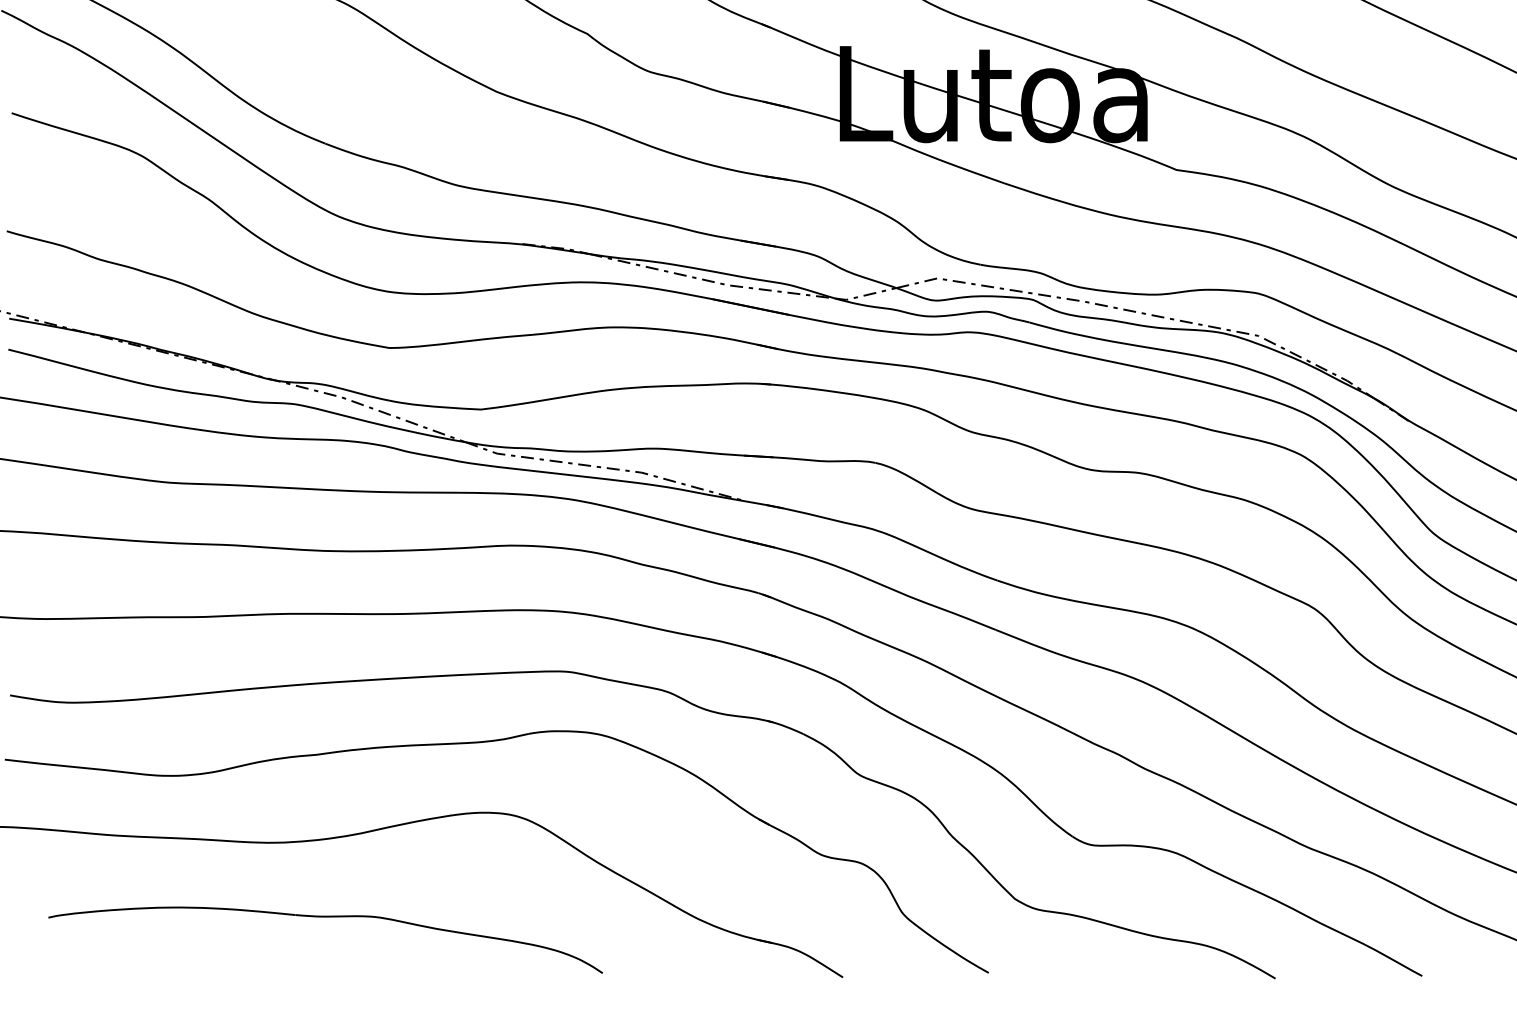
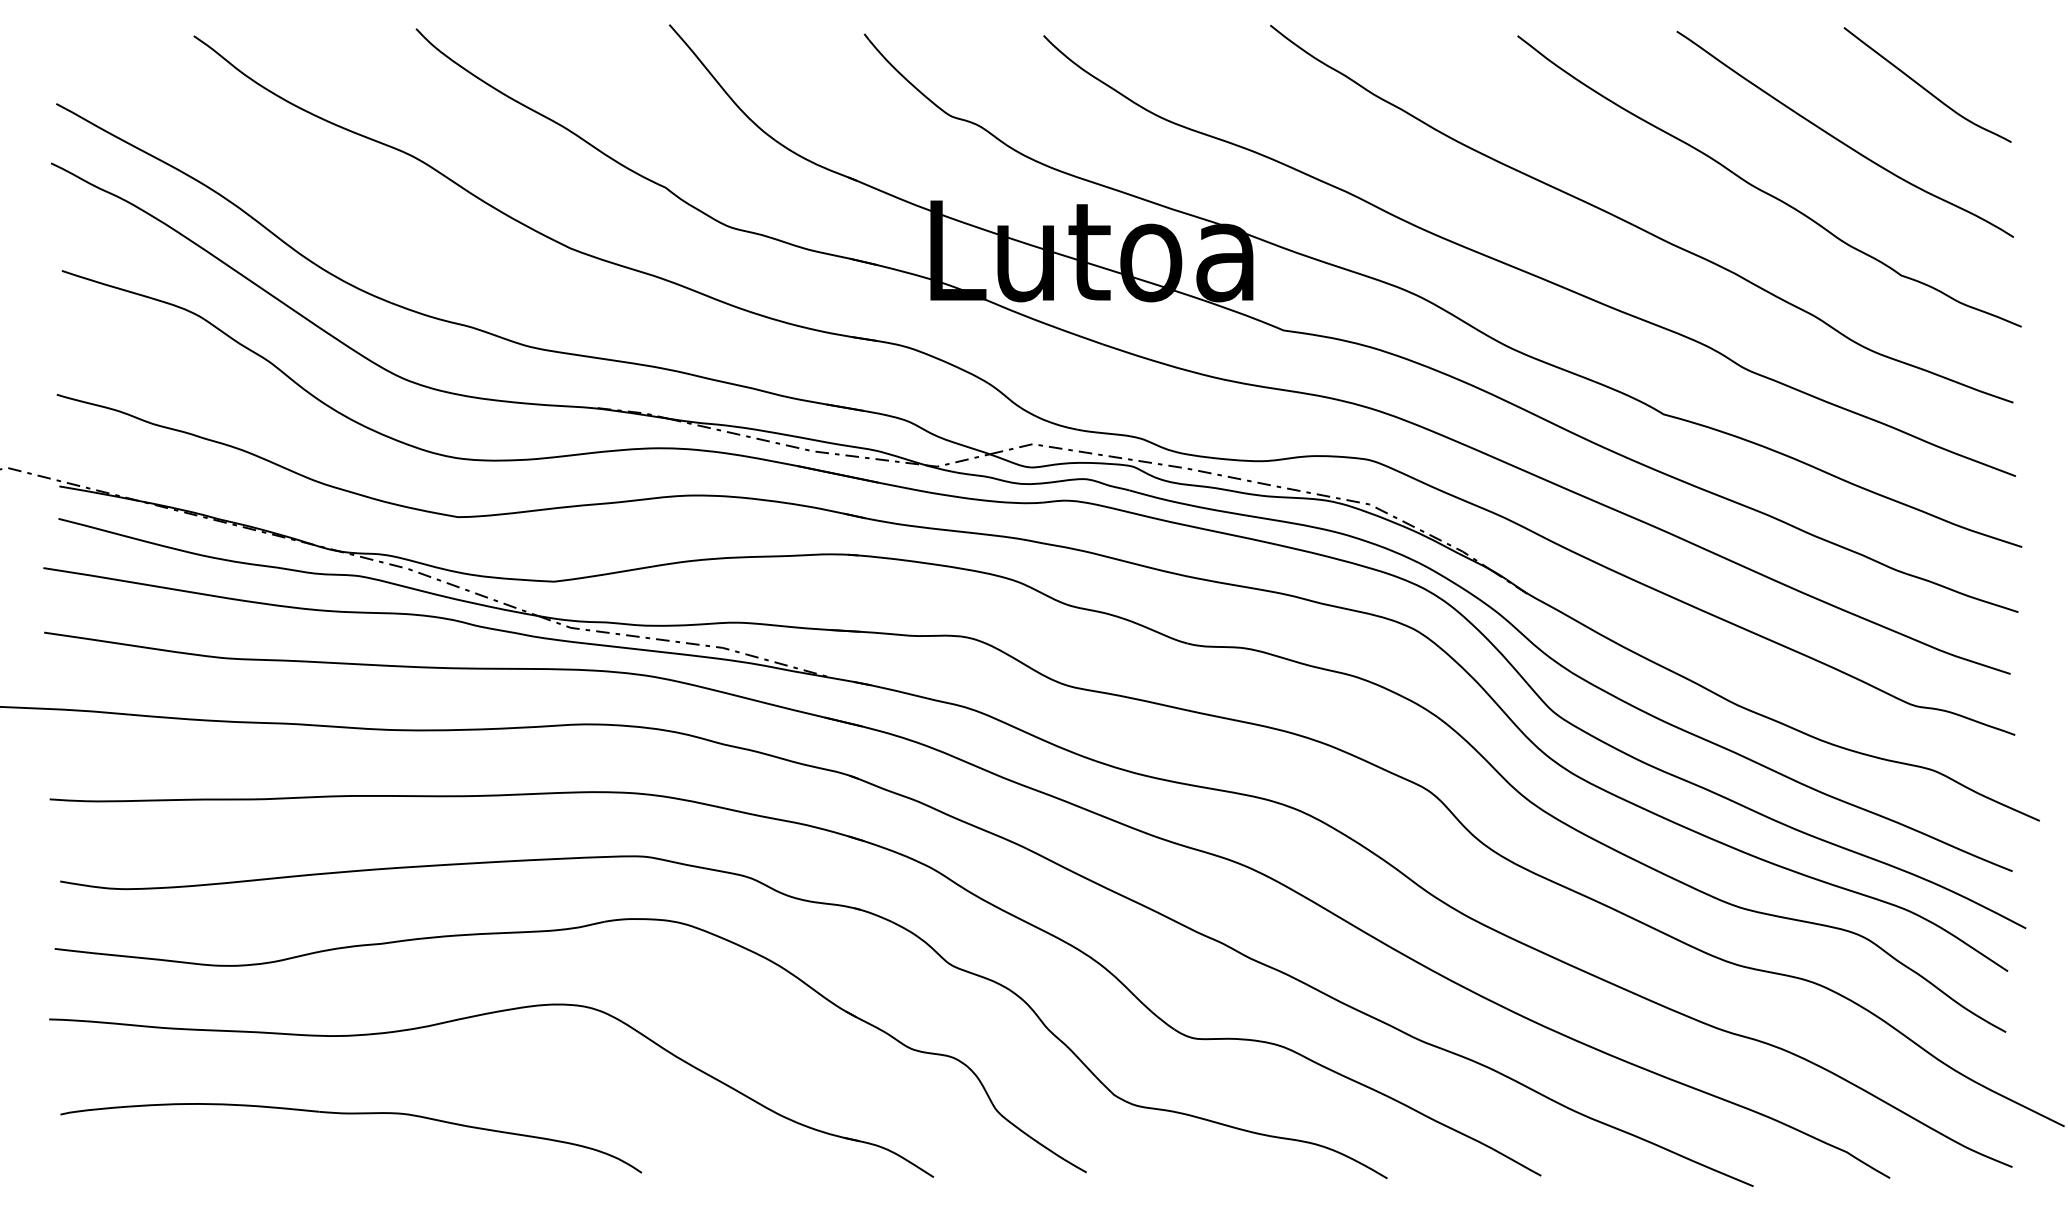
part: (325, 917) -> (351, 1114), moved

